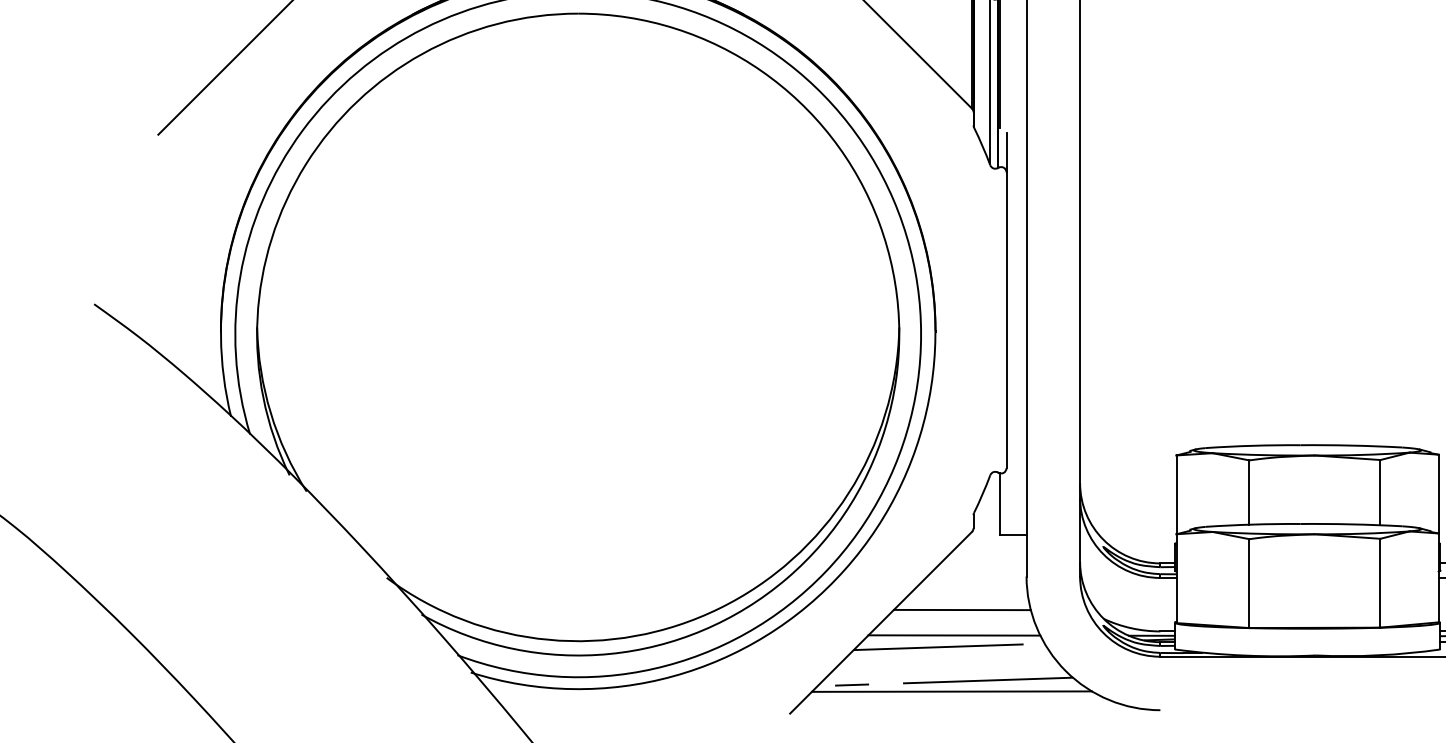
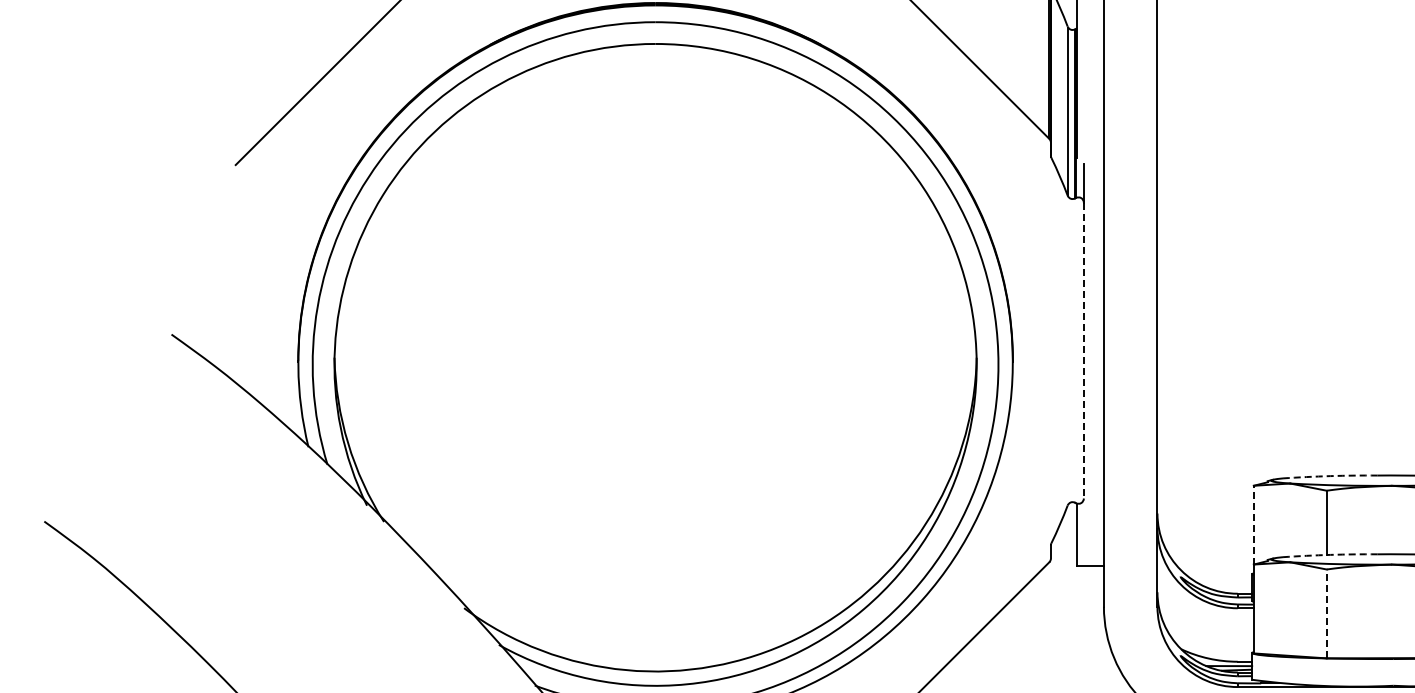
line: (1006, 320) -> (1083, 350), solid -> dashed
arc: (1252, 445) -> (1329, 475), solid -> dashed
line: (1176, 494) -> (1253, 524), solid -> dashed
arc: (1252, 524) -> (1329, 554), solid -> dashed
line: (1249, 583) -> (1326, 613), solid -> dashed
line: (961, 609) -> (1038, 639), removed
line: (954, 635) -> (1031, 665), removed
line: (948, 646) -> (1025, 676), removed

